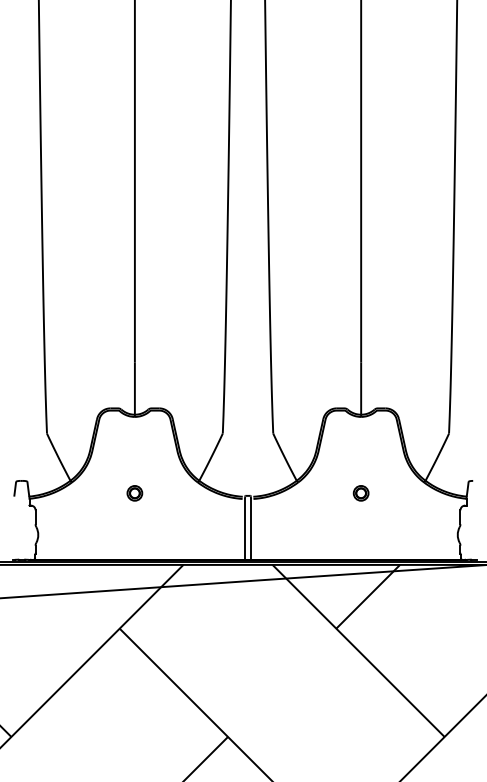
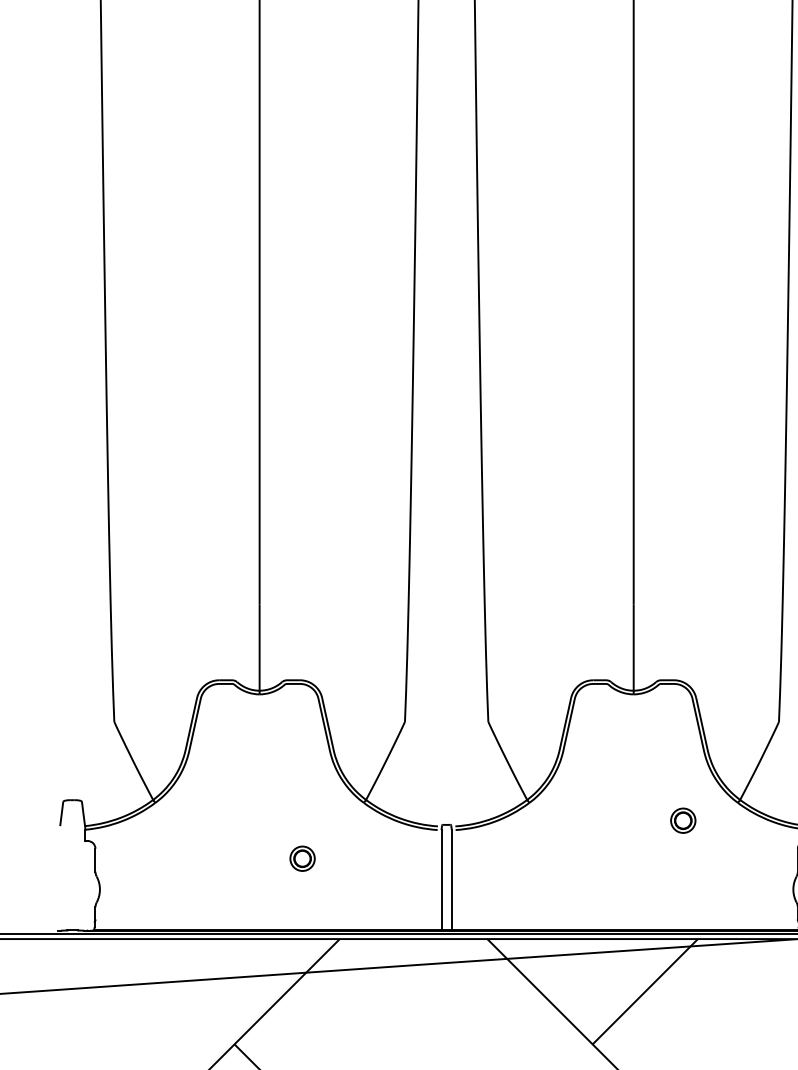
part: (134, 493) -> (301, 858), moved
part: (360, 493) -> (682, 820), moved

